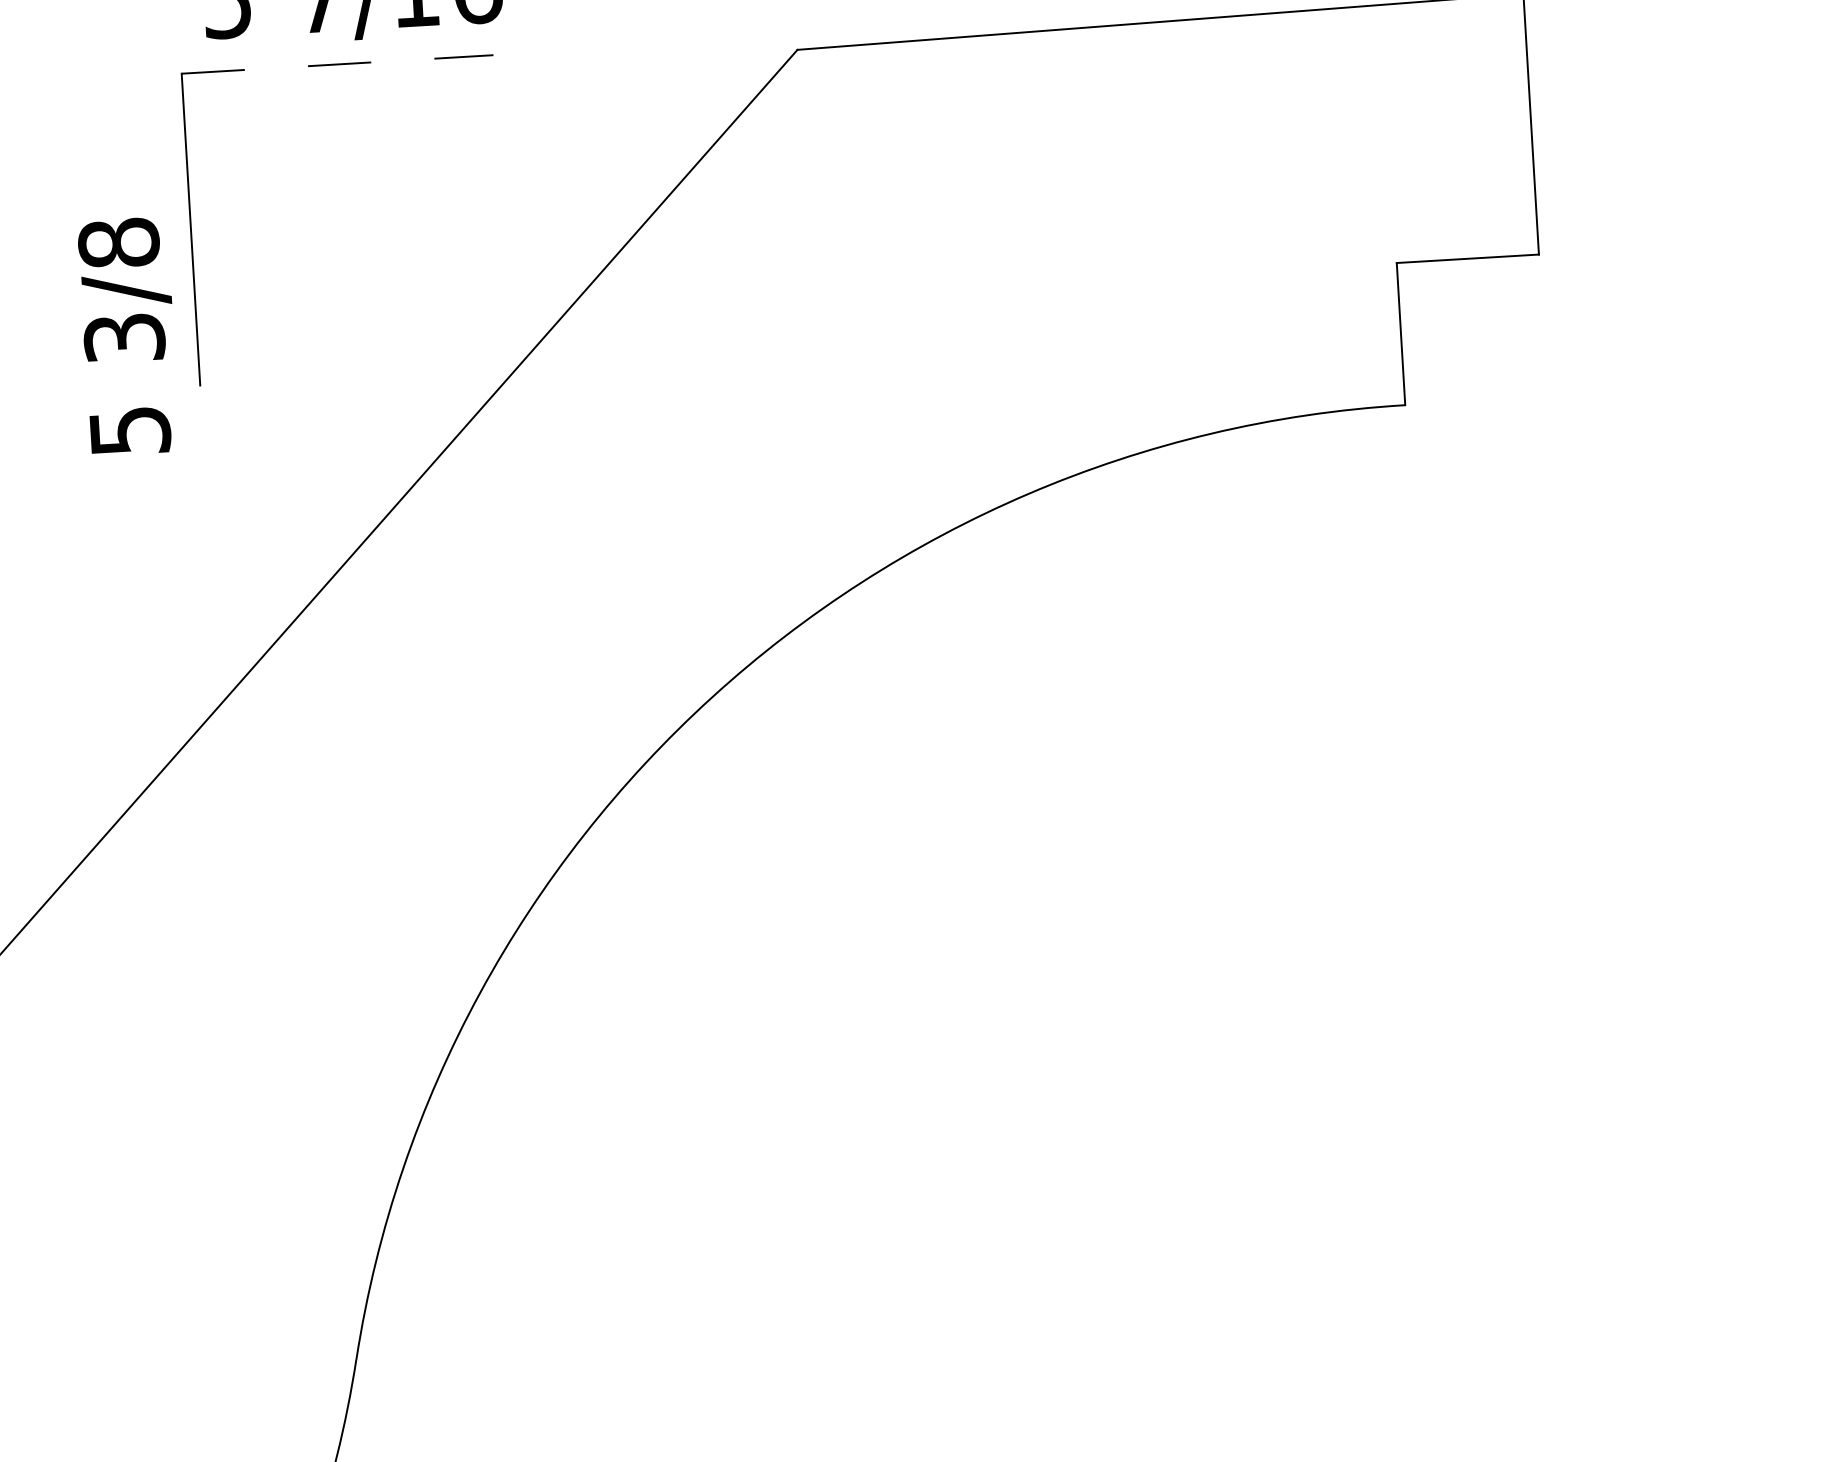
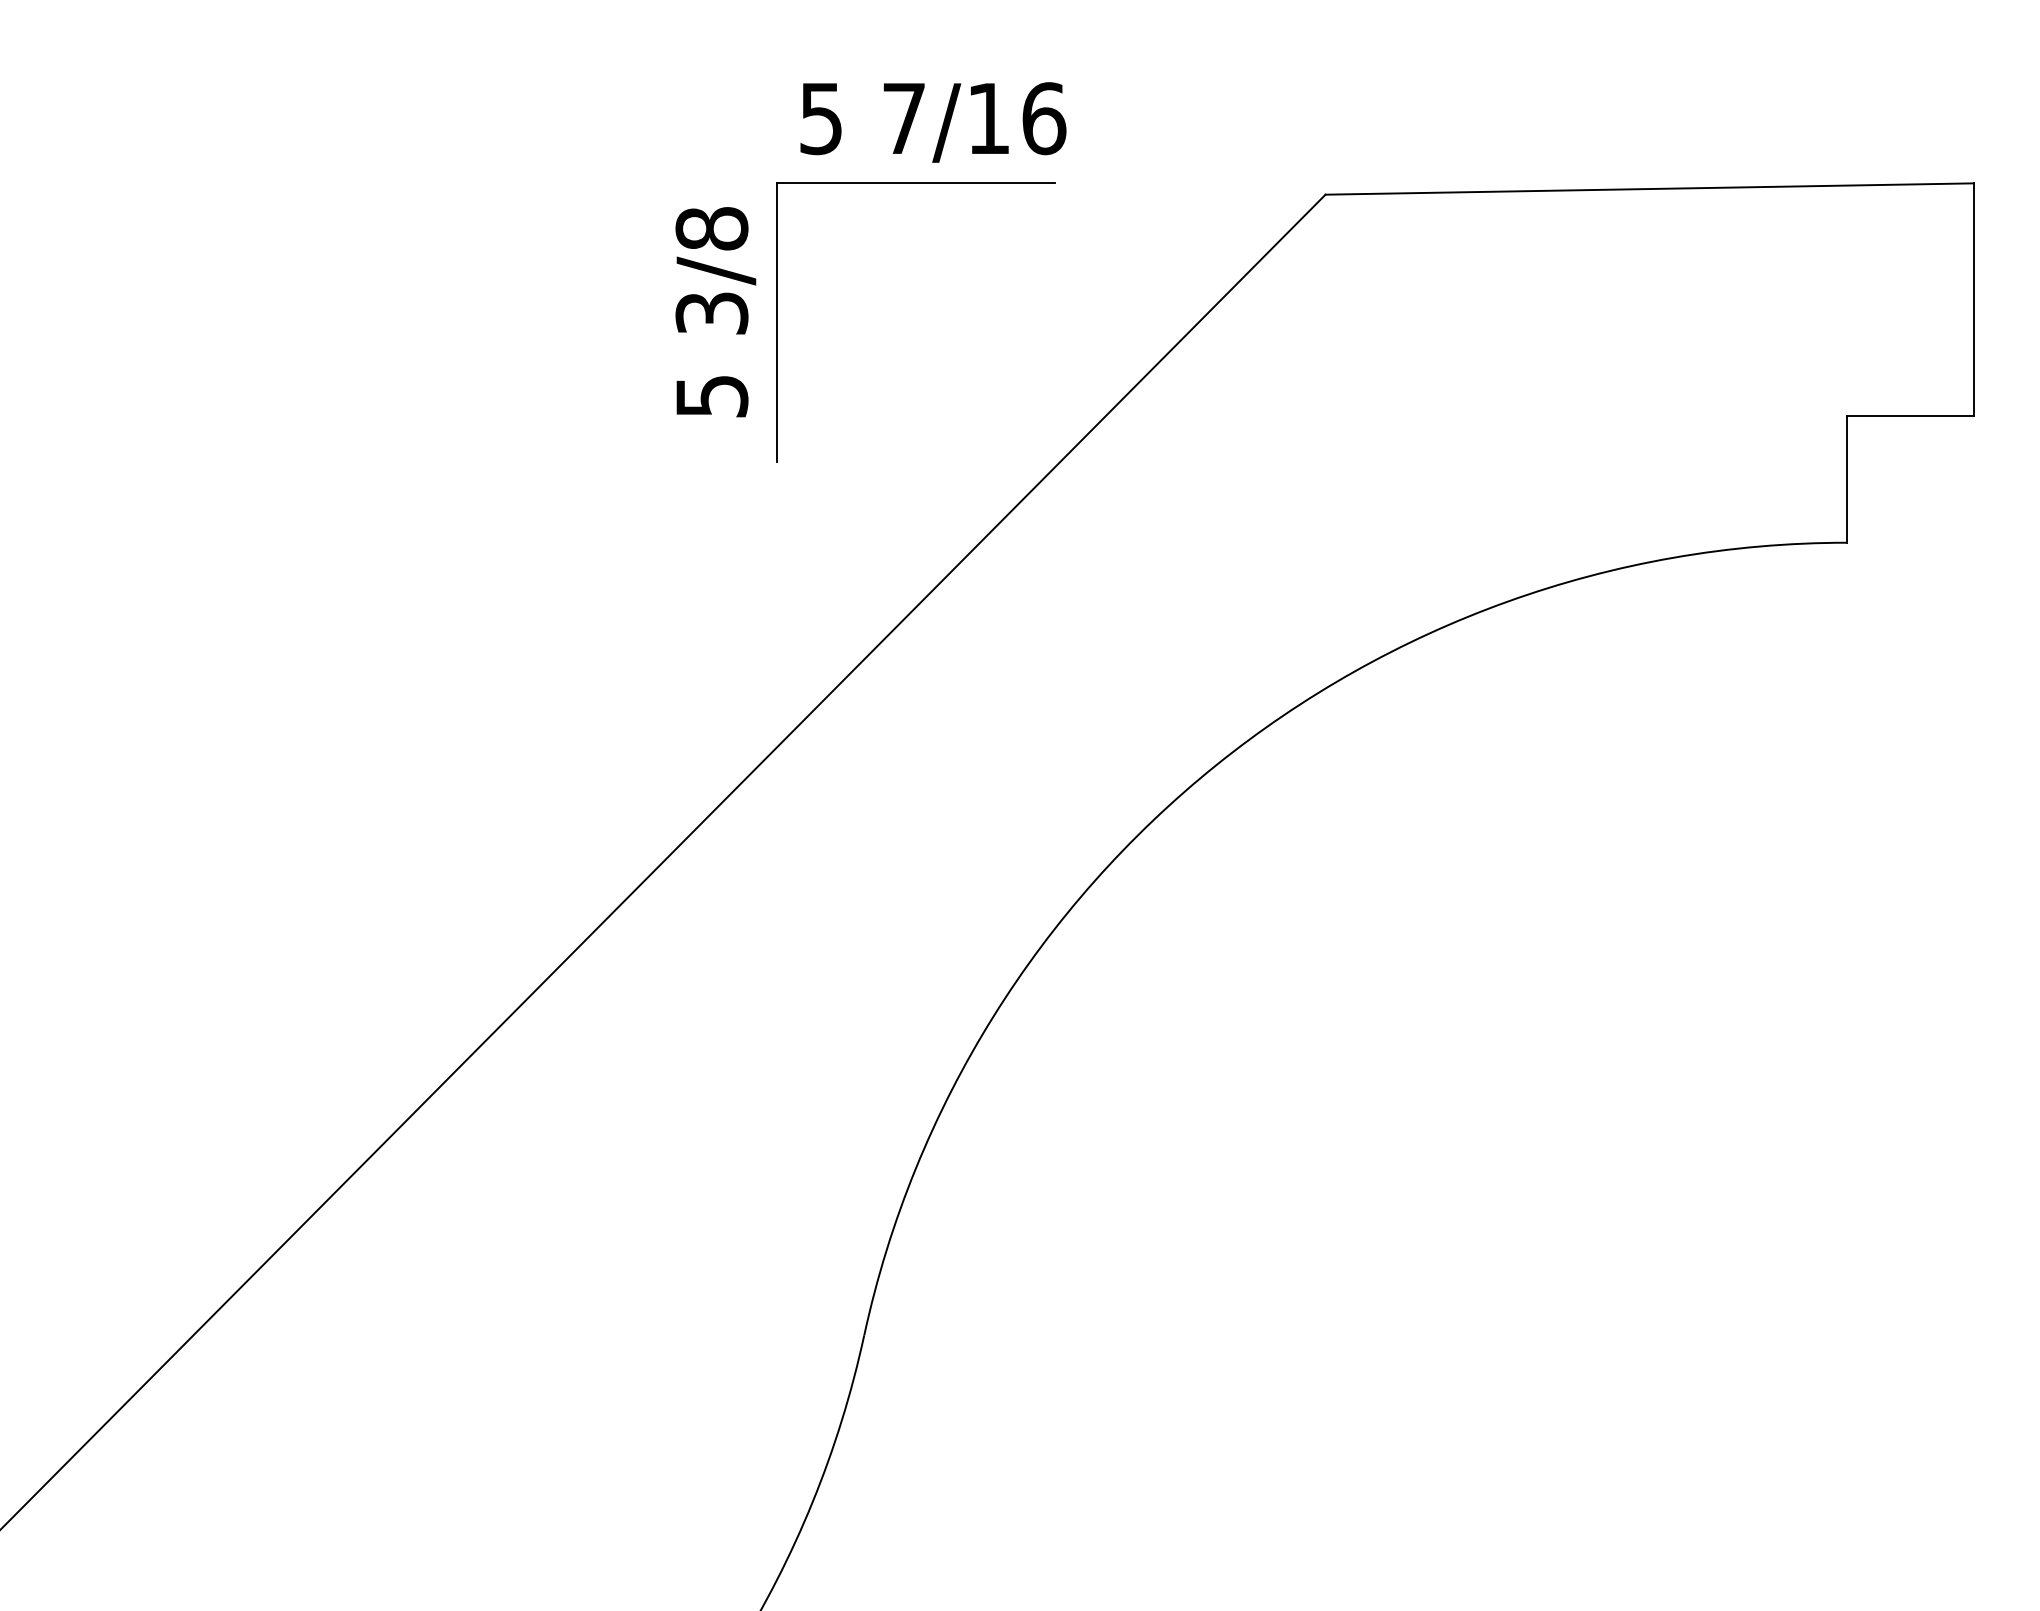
line: (338, 64) -> (916, 183), dashed -> solid
text: (128, 336) -> (715, 312), moved

